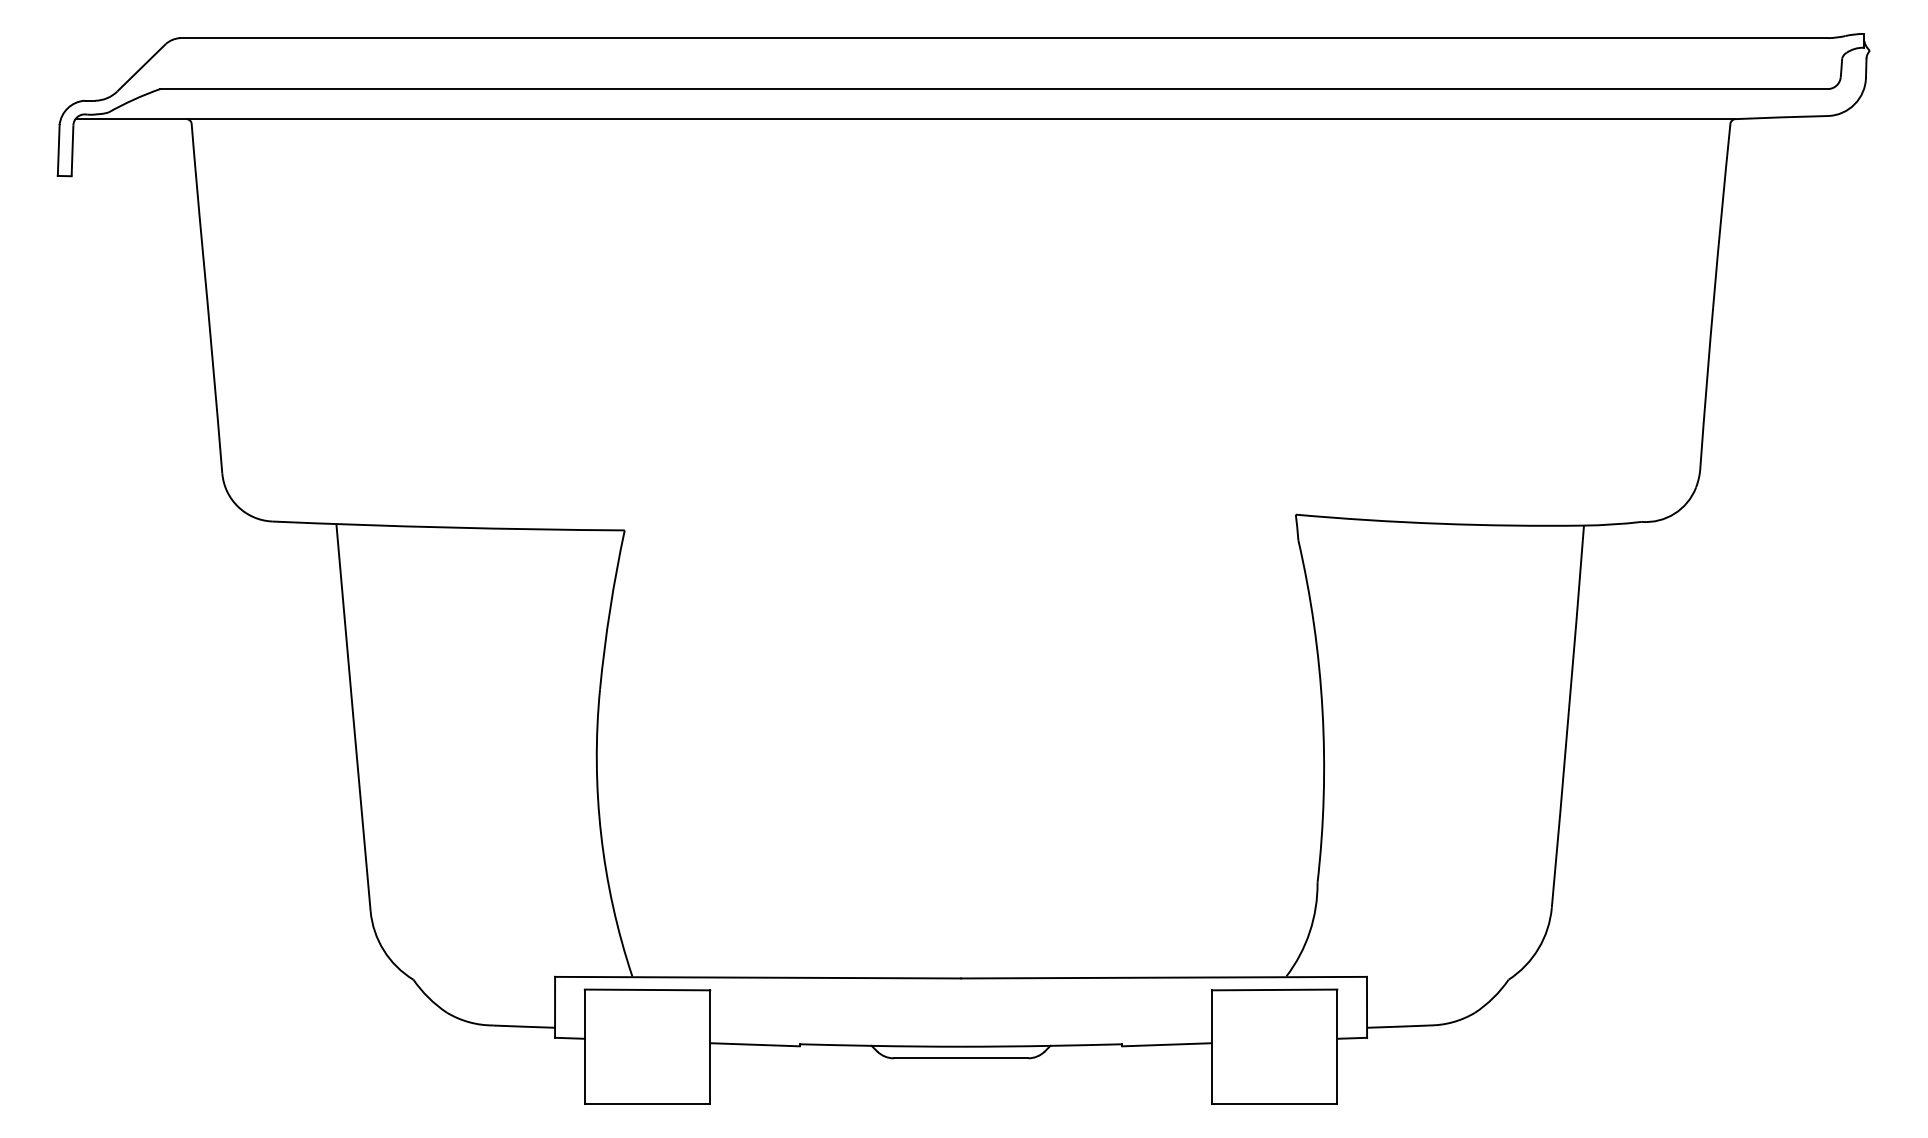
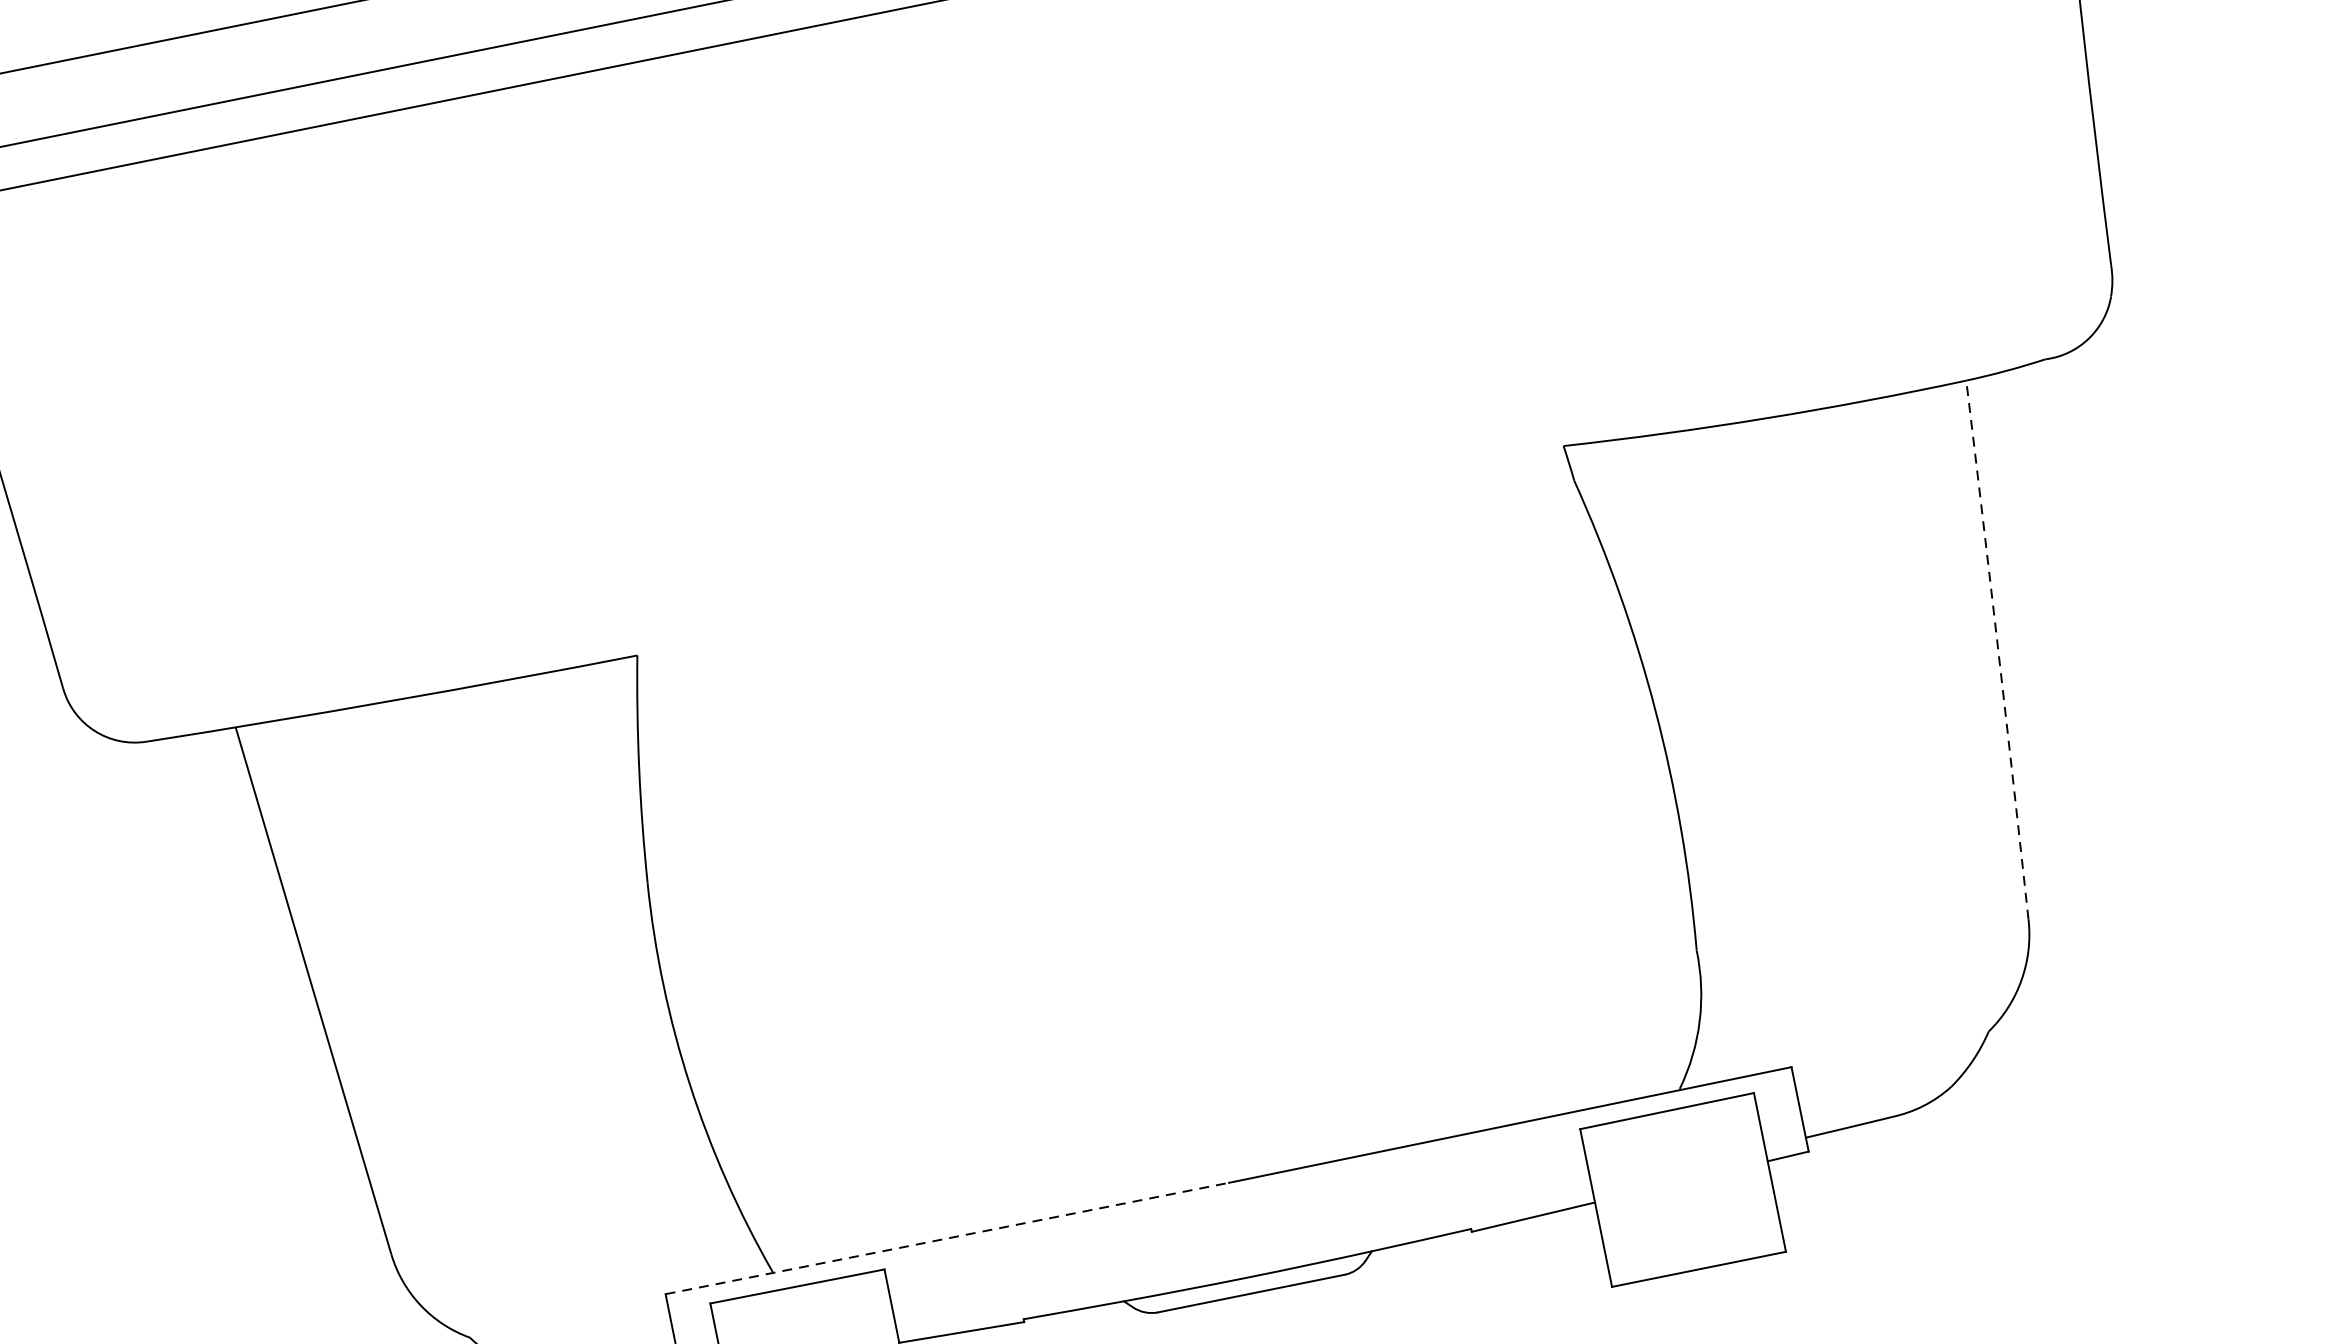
arc: (1568, 716) -> (1998, 649), solid -> dashed
line: (758, 977) -> (947, 1238), solid -> dashed

